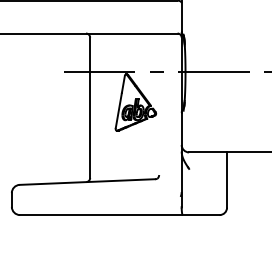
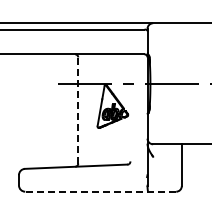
line: (90, 107) -> (78, 110), solid -> dashed
line: (119, 214) -> (100, 191), solid -> dashed

